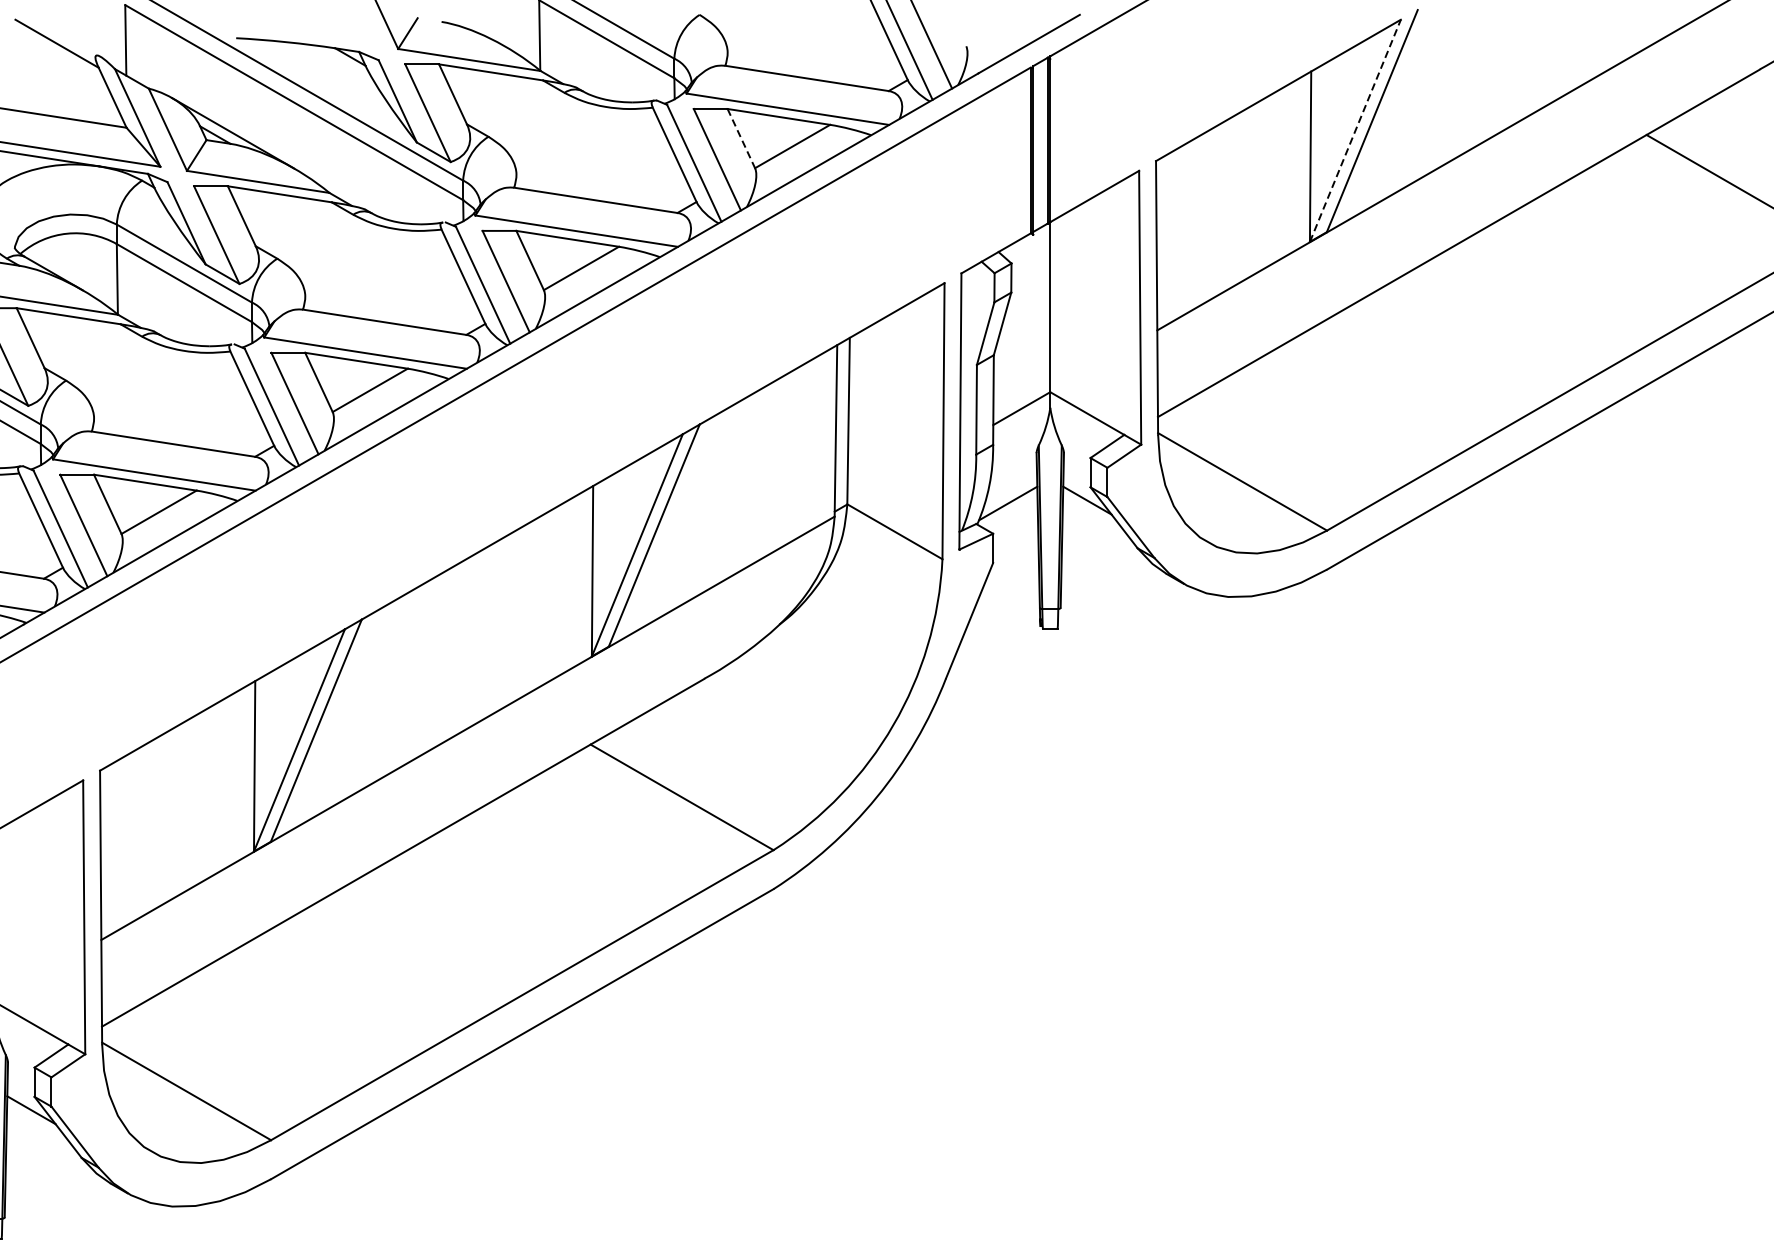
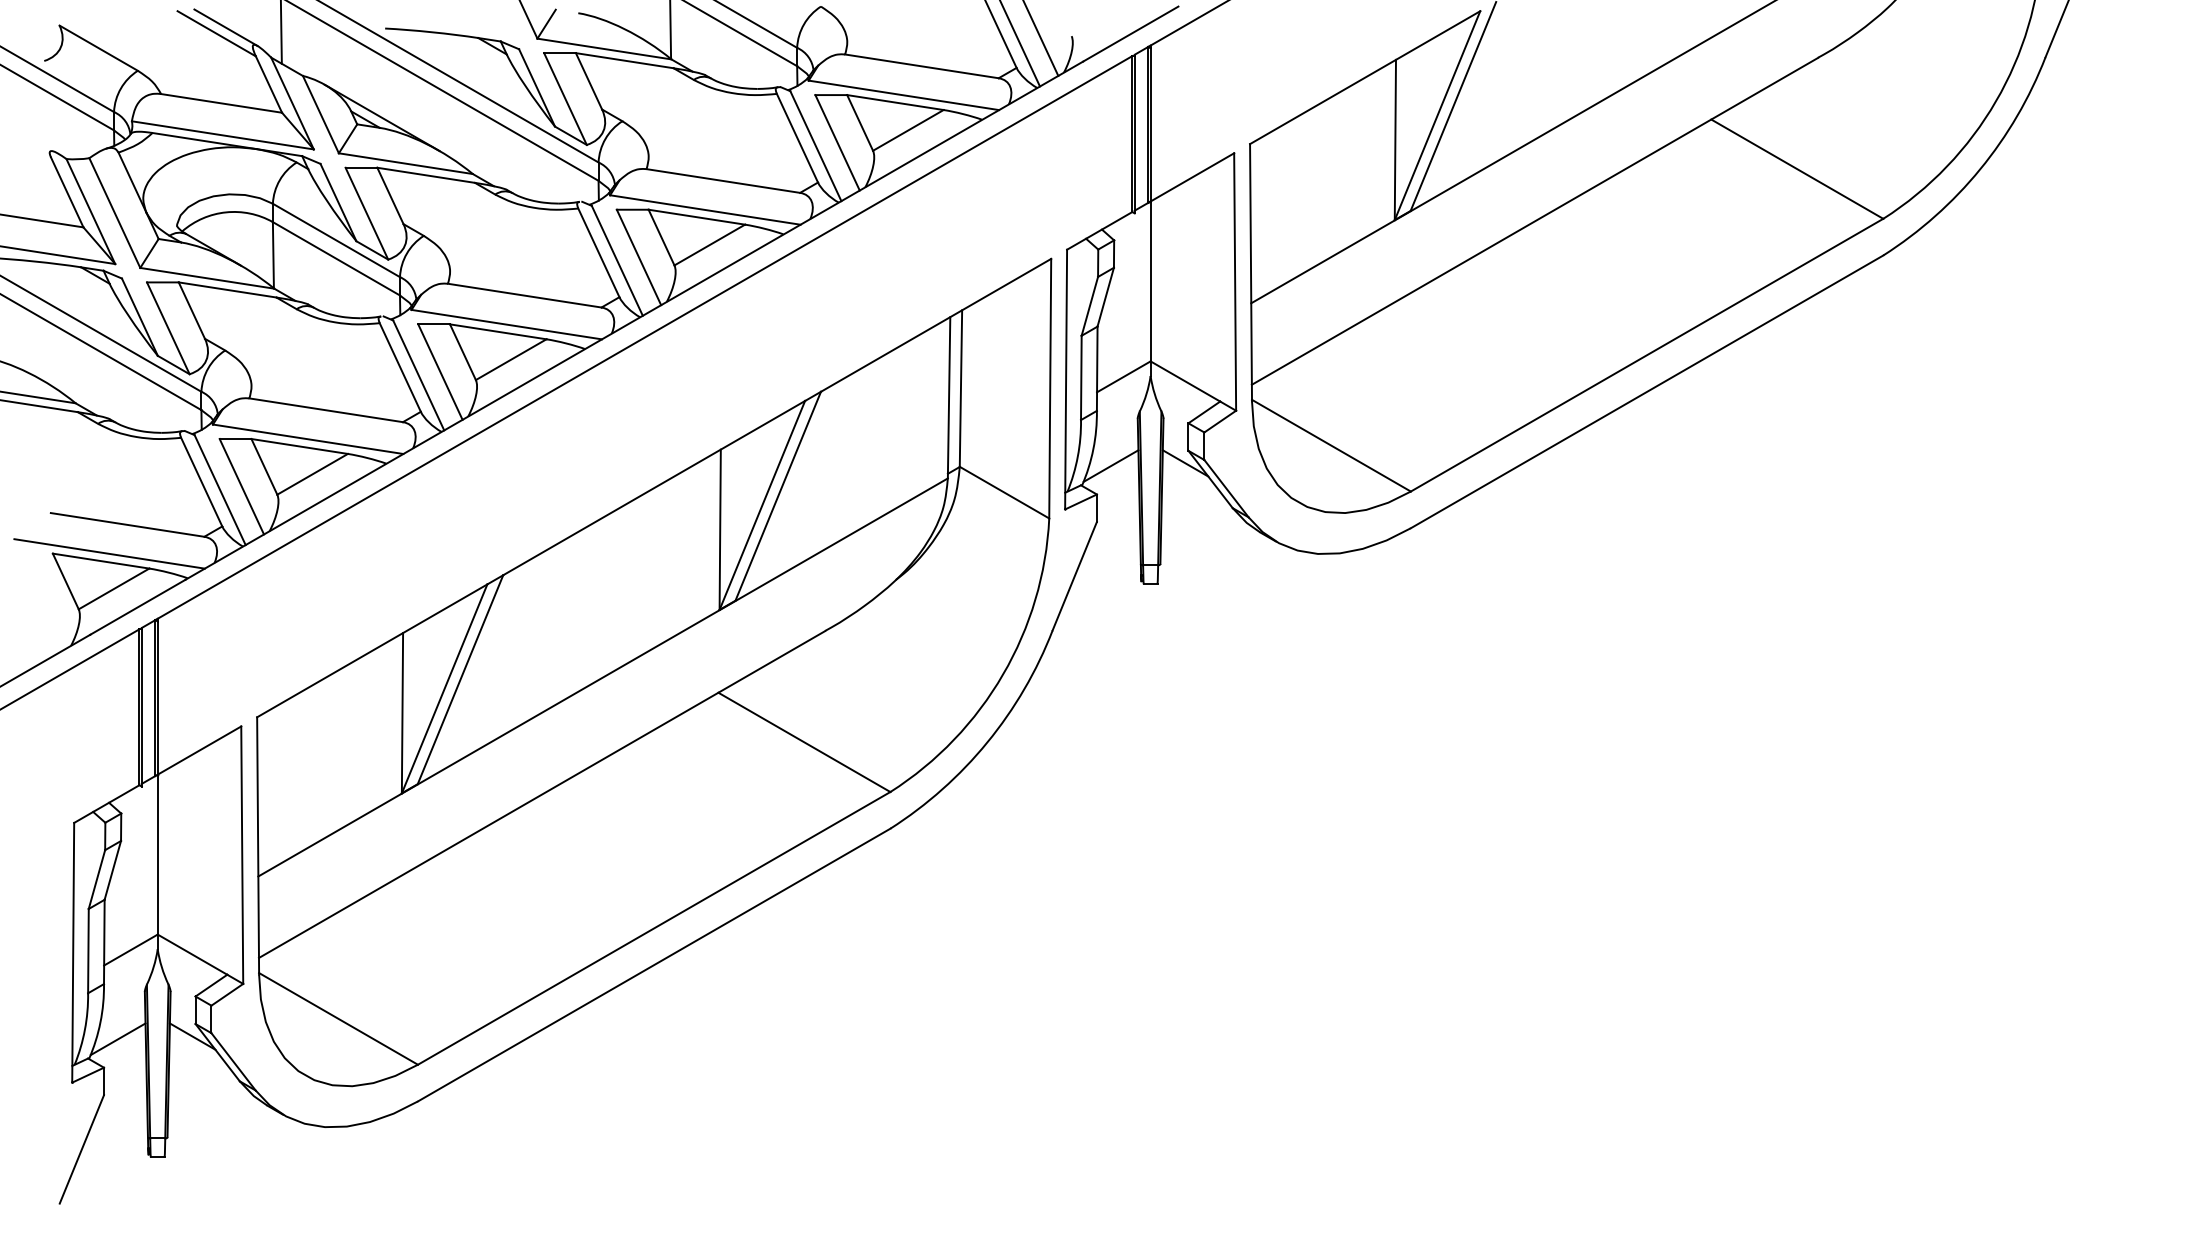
line: (66, 37) -> (225, 27), added
line: (1355, 130) -> (1437, 115), dashed -> solid
line: (741, 138) -> (860, 122), dashed -> solid

